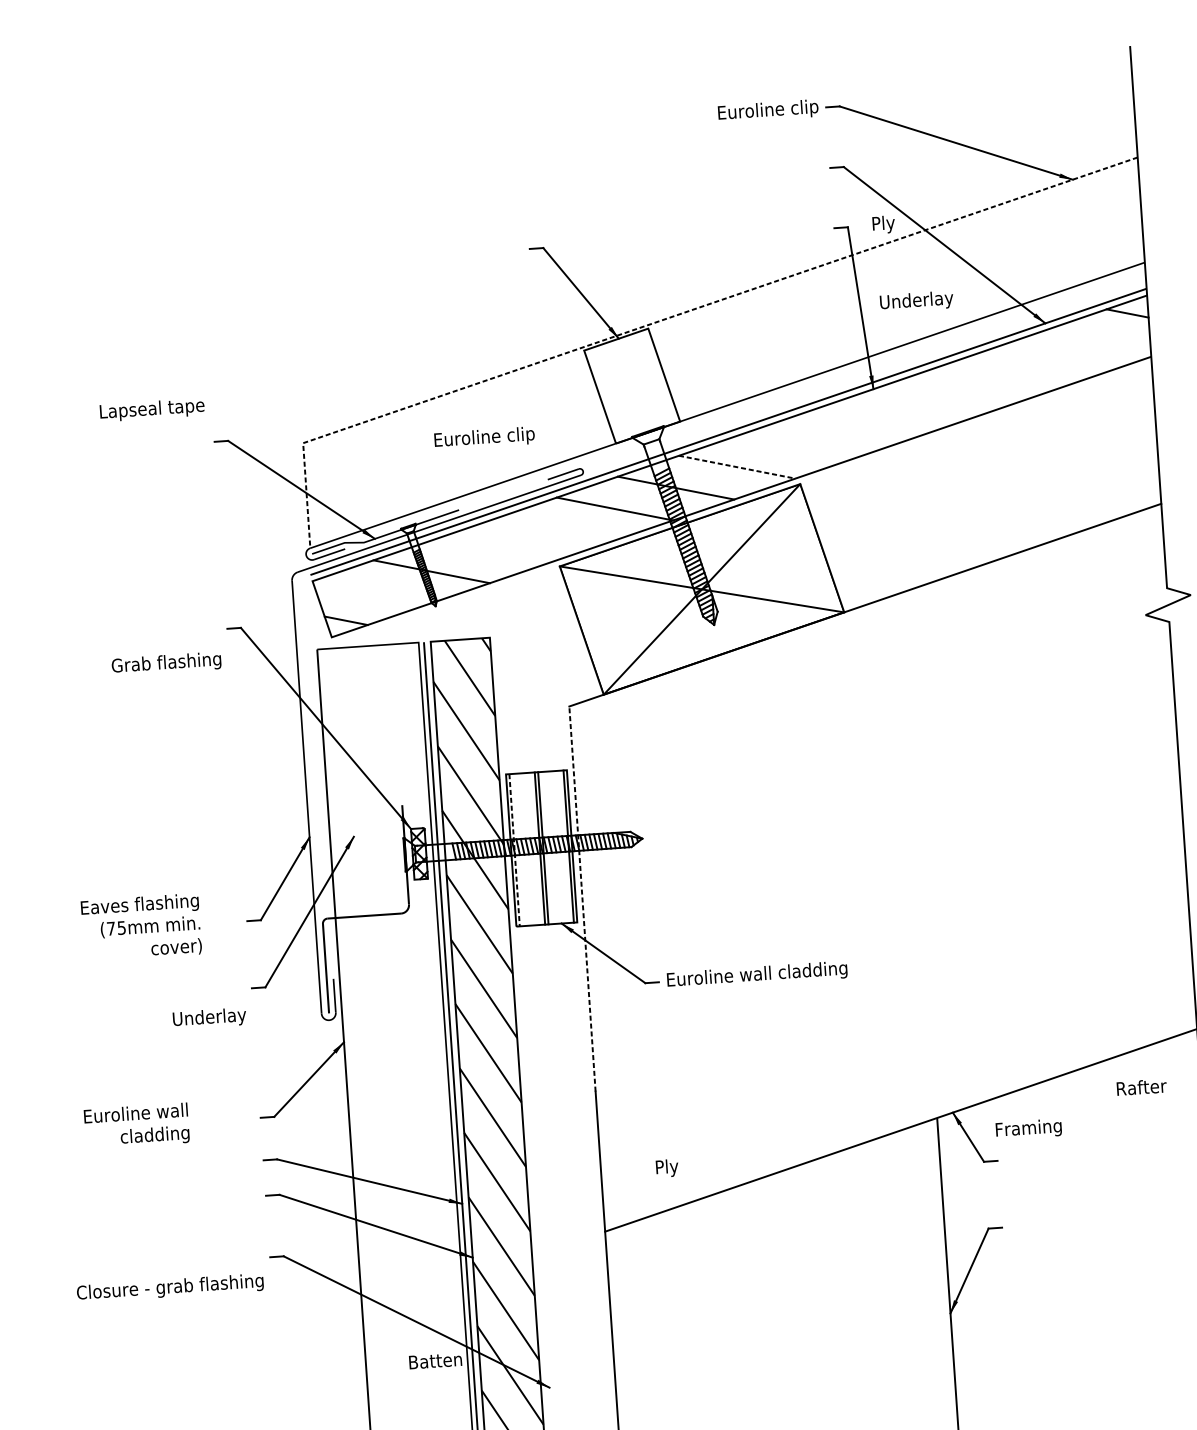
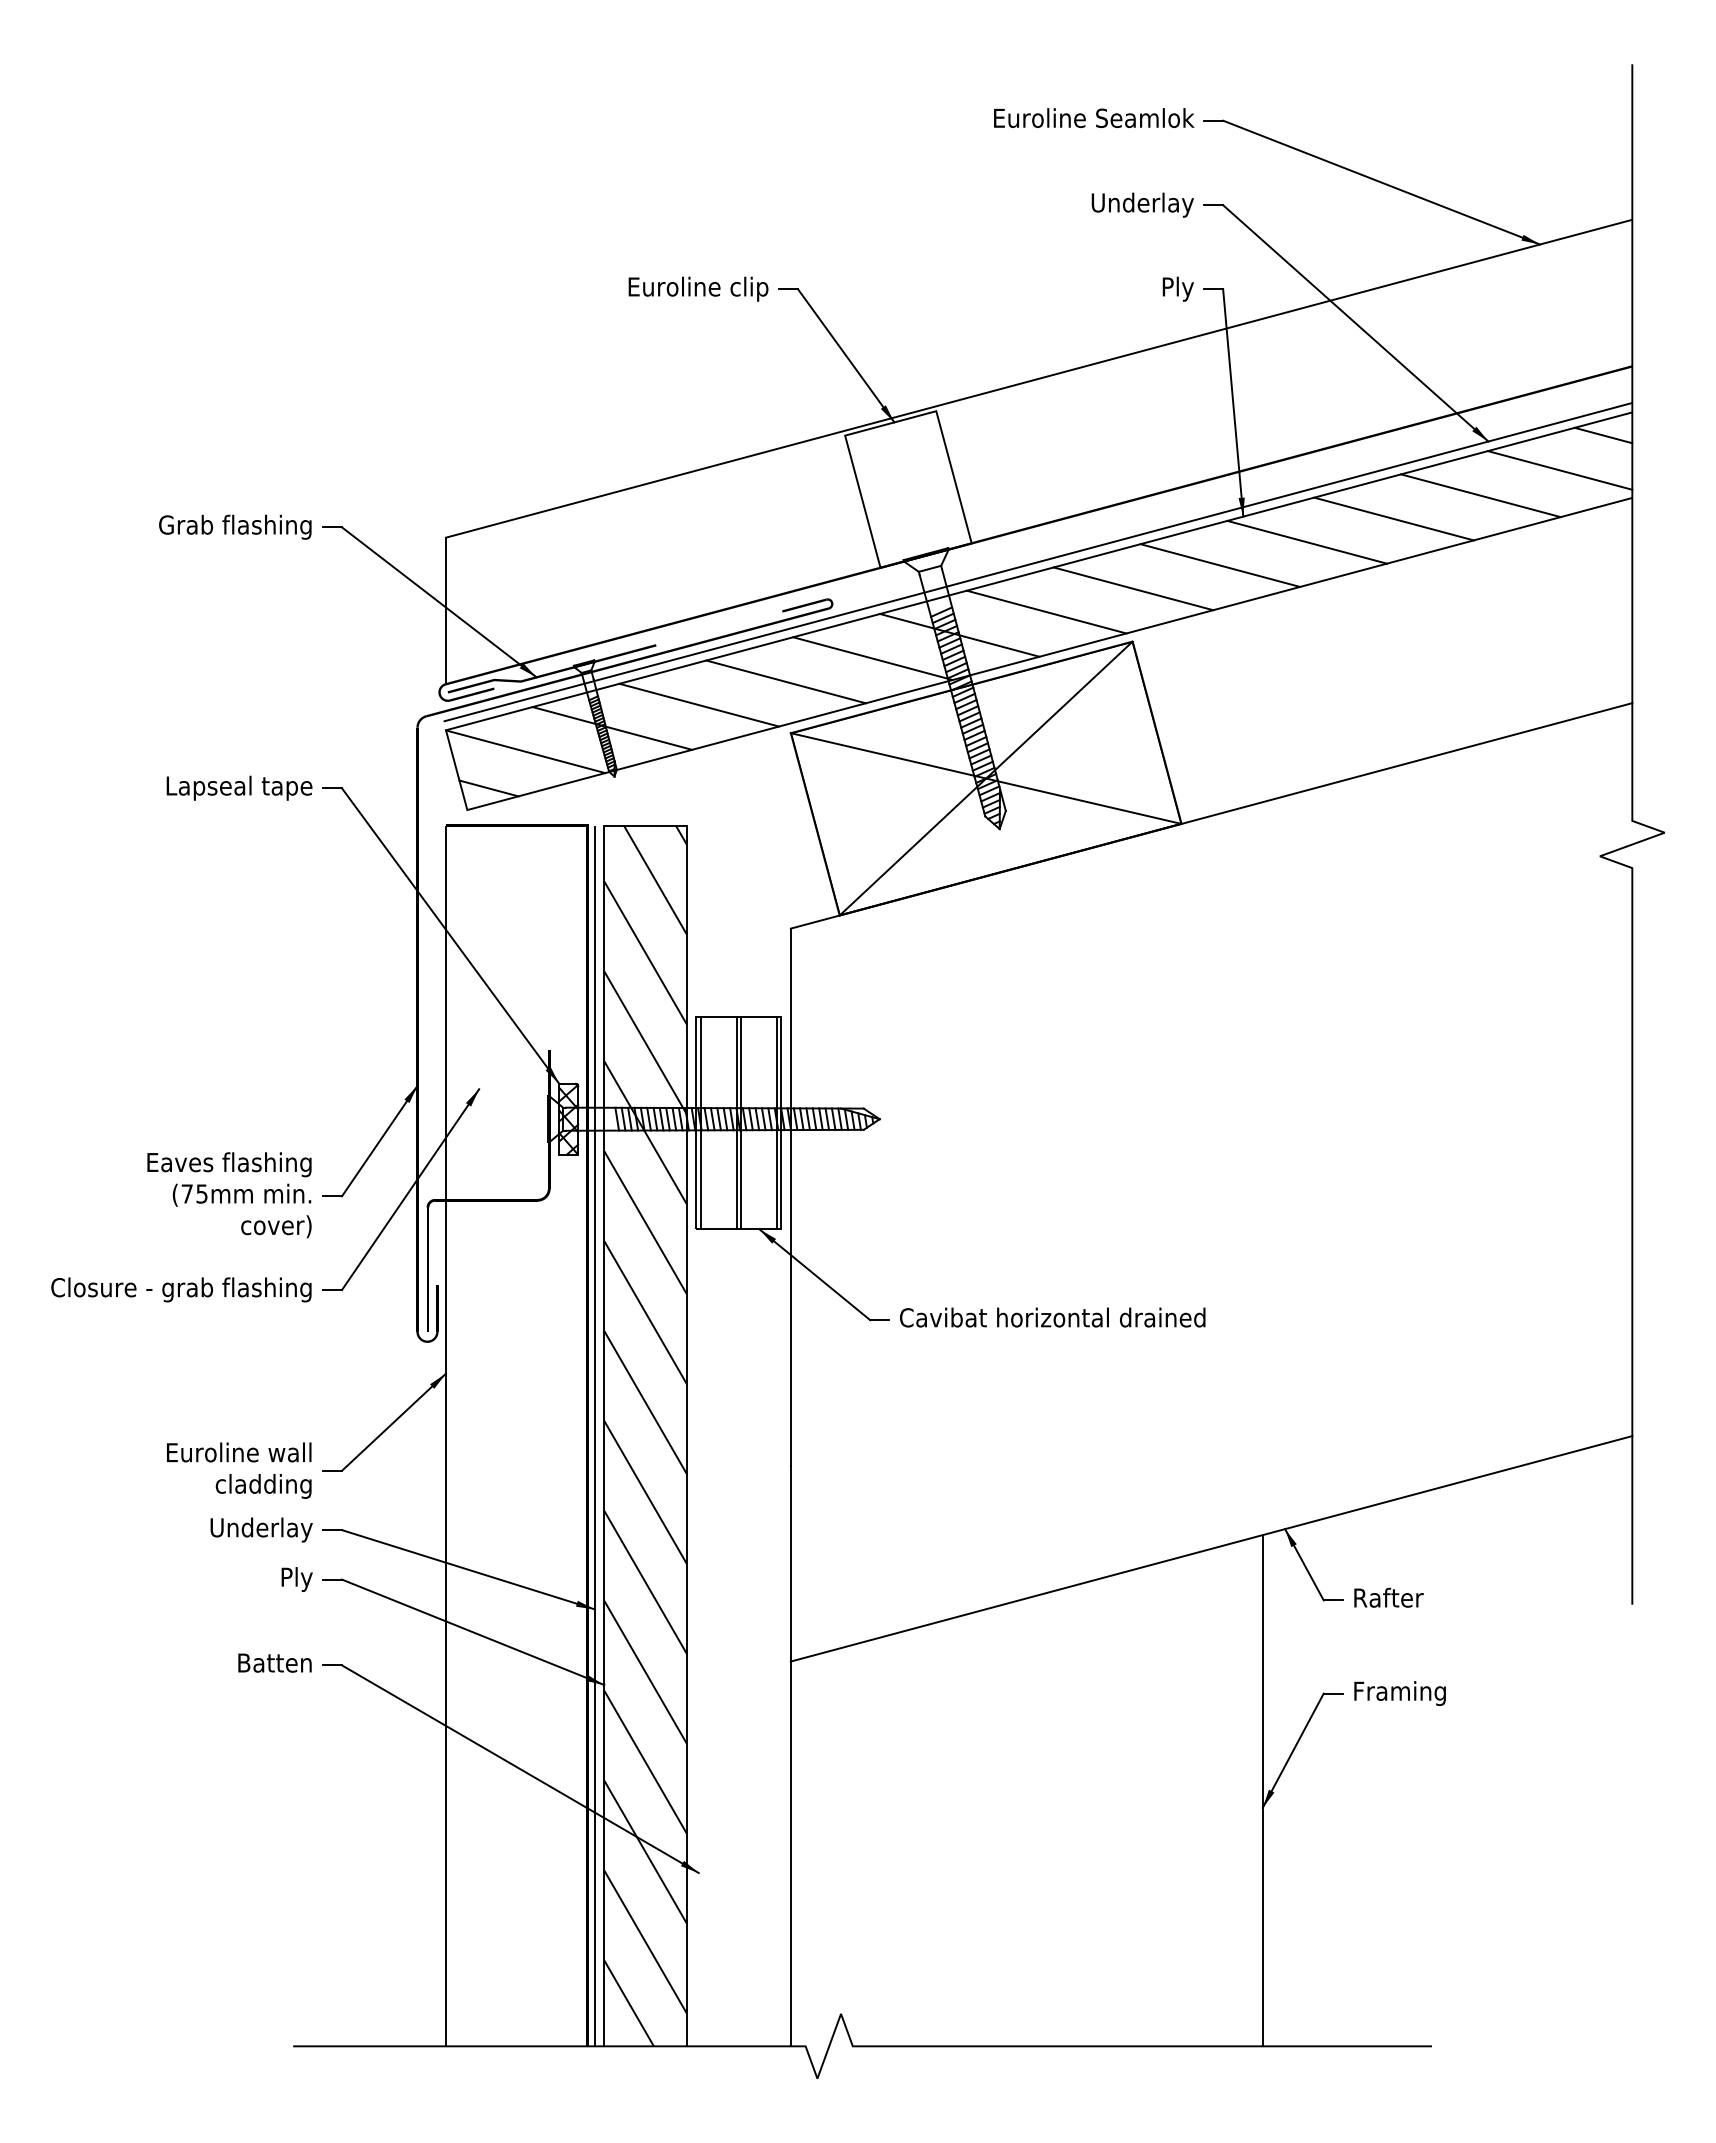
text: (747, 112) -> (1094, 120), Euroline clip -> Euroline Seamlok
text: (883, 224) -> (1177, 288), moved
text: (916, 301) -> (1142, 204), moved
line: (670, 318) -> (967, 398), dashed -> solid
line: (1097, 340) -> (1559, 470), added
line: (1042, 362) -> (1480, 495), added
line: (981, 383) -> (1393, 518), added
line: (919, 403) -> (1306, 541), added
text: (152, 409) -> (239, 787), moved
line: (859, 425) -> (1220, 565), added
text: (484, 437) -> (698, 288), moved
line: (798, 446) -> (1133, 588), added
line: (737, 467) -> (1046, 612), dashed -> solid
line: (553, 529) -> (785, 681), added
line: (492, 550) -> (699, 704), added
line: (370, 592) -> (525, 751), added
text: (166, 663) -> (235, 526), moved
line: (514, 850) -> (701, 1123), dashed -> solid
line: (582, 899) -> (790, 1197), dashed -> solid
text: (141, 927) -> (229, 1195), moved
text: (775, 973) -> (1052, 1319), Euroline wall cladding -> Cavibat horizontal drained
text: (209, 1018) -> (261, 1529), moved
text: (1141, 1087) -> (1388, 1597), moved
text: (137, 1126) -> (239, 1470), moved
text: (1028, 1129) -> (1399, 1693), moved
text: (666, 1168) -> (296, 1579), moved
text: (170, 1287) -> (181, 1289), moved
text: (435, 1360) -> (274, 1662), moved

